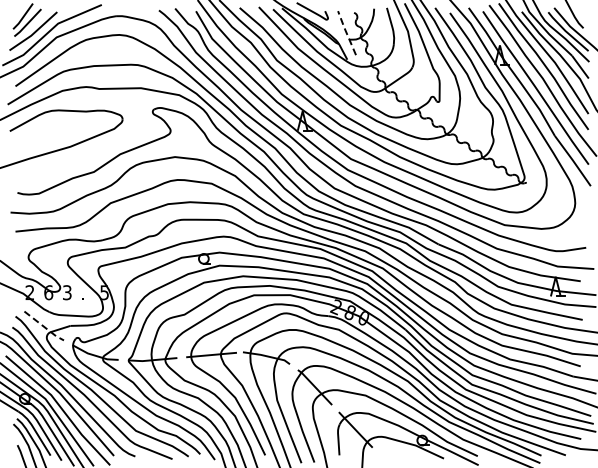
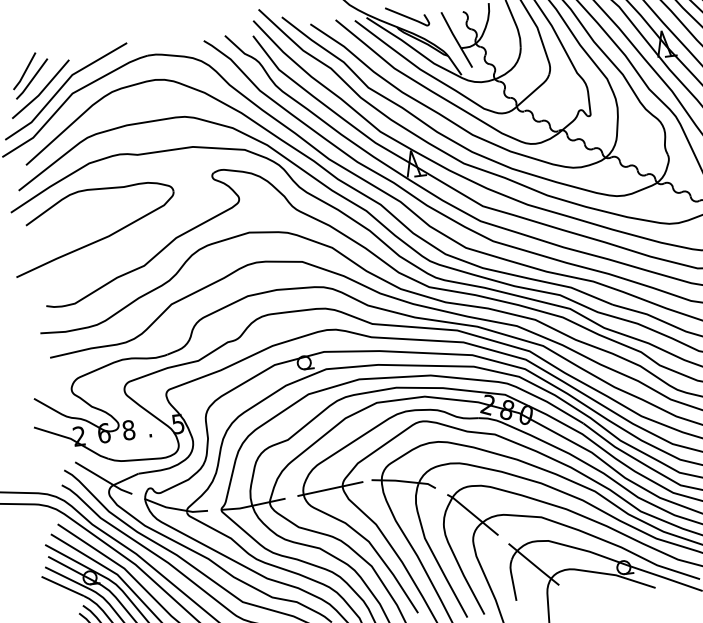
line: (346, 32) -> (455, 39), dashed -> solid
text: (66, 292) -> (127, 430), 3 -> 8
line: (44, 327) -> (104, 480), dashed -> solid

